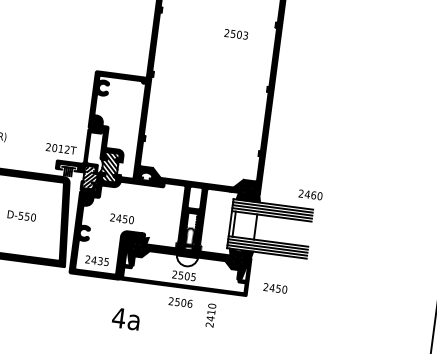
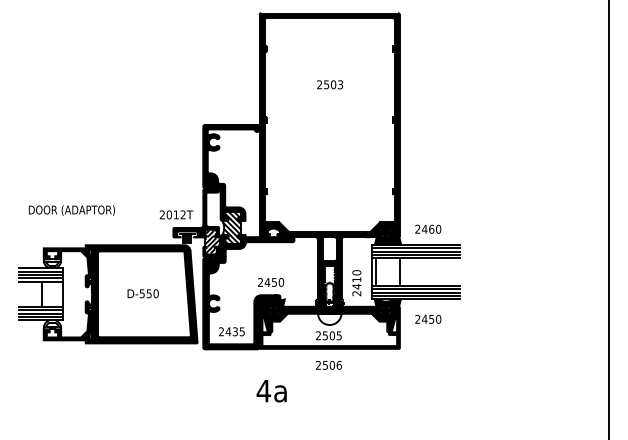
text: (236, 34) -> (330, 84), moved
text: (310, 194) -> (428, 228), moved
text: (122, 218) -> (271, 282), moved
text: (275, 287) -> (428, 318), moved
text: (210, 315) -> (356, 283), moved

